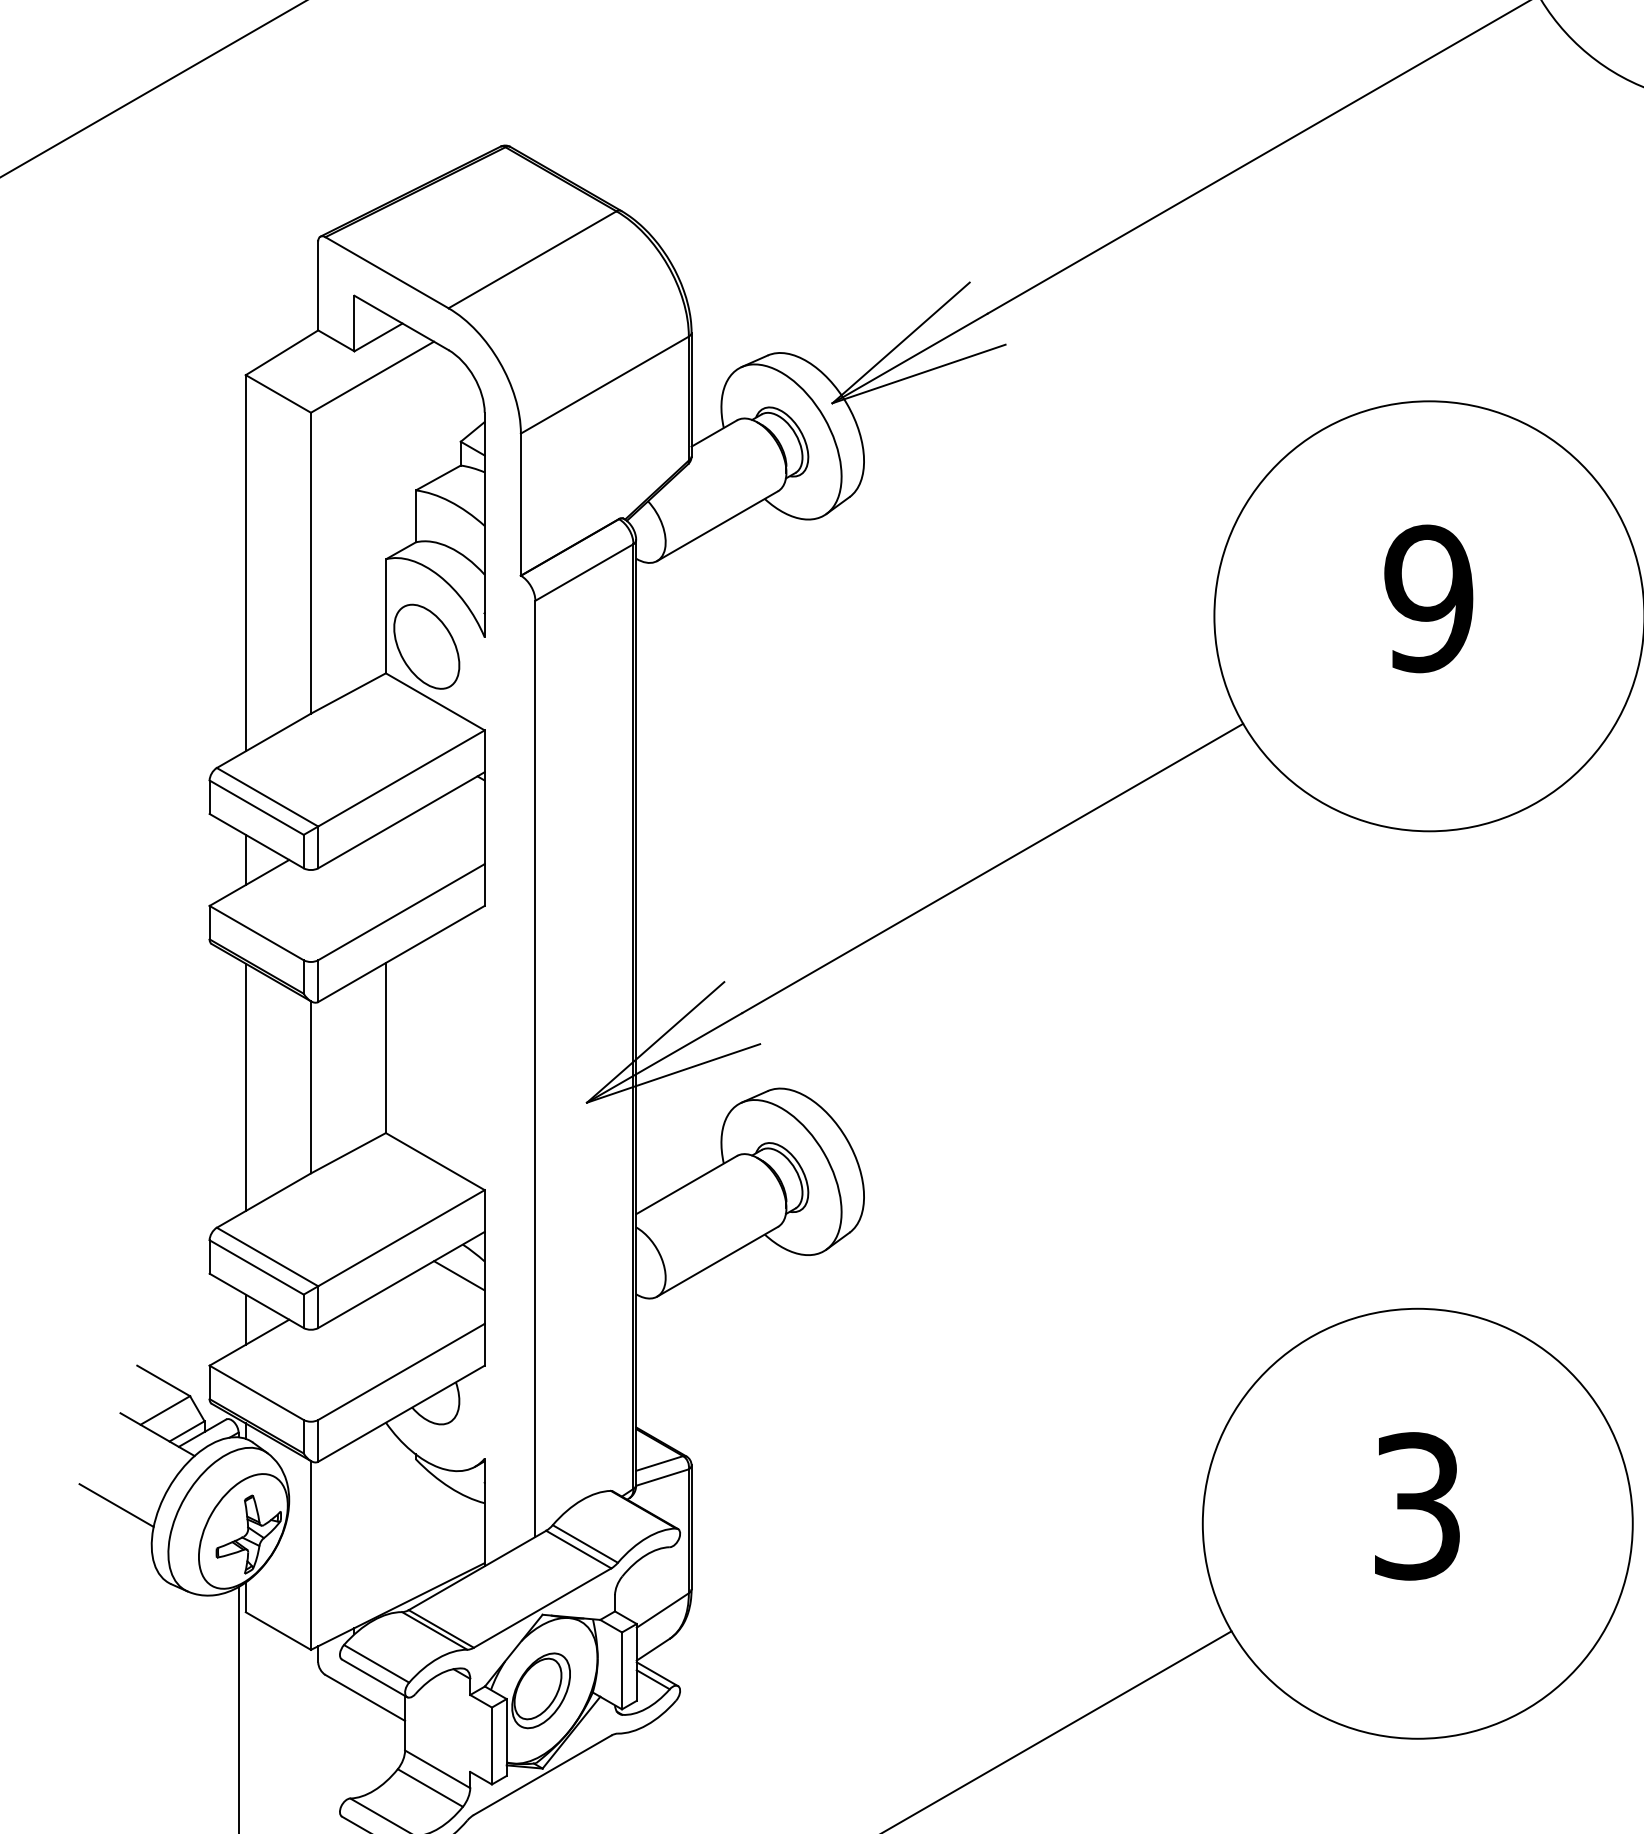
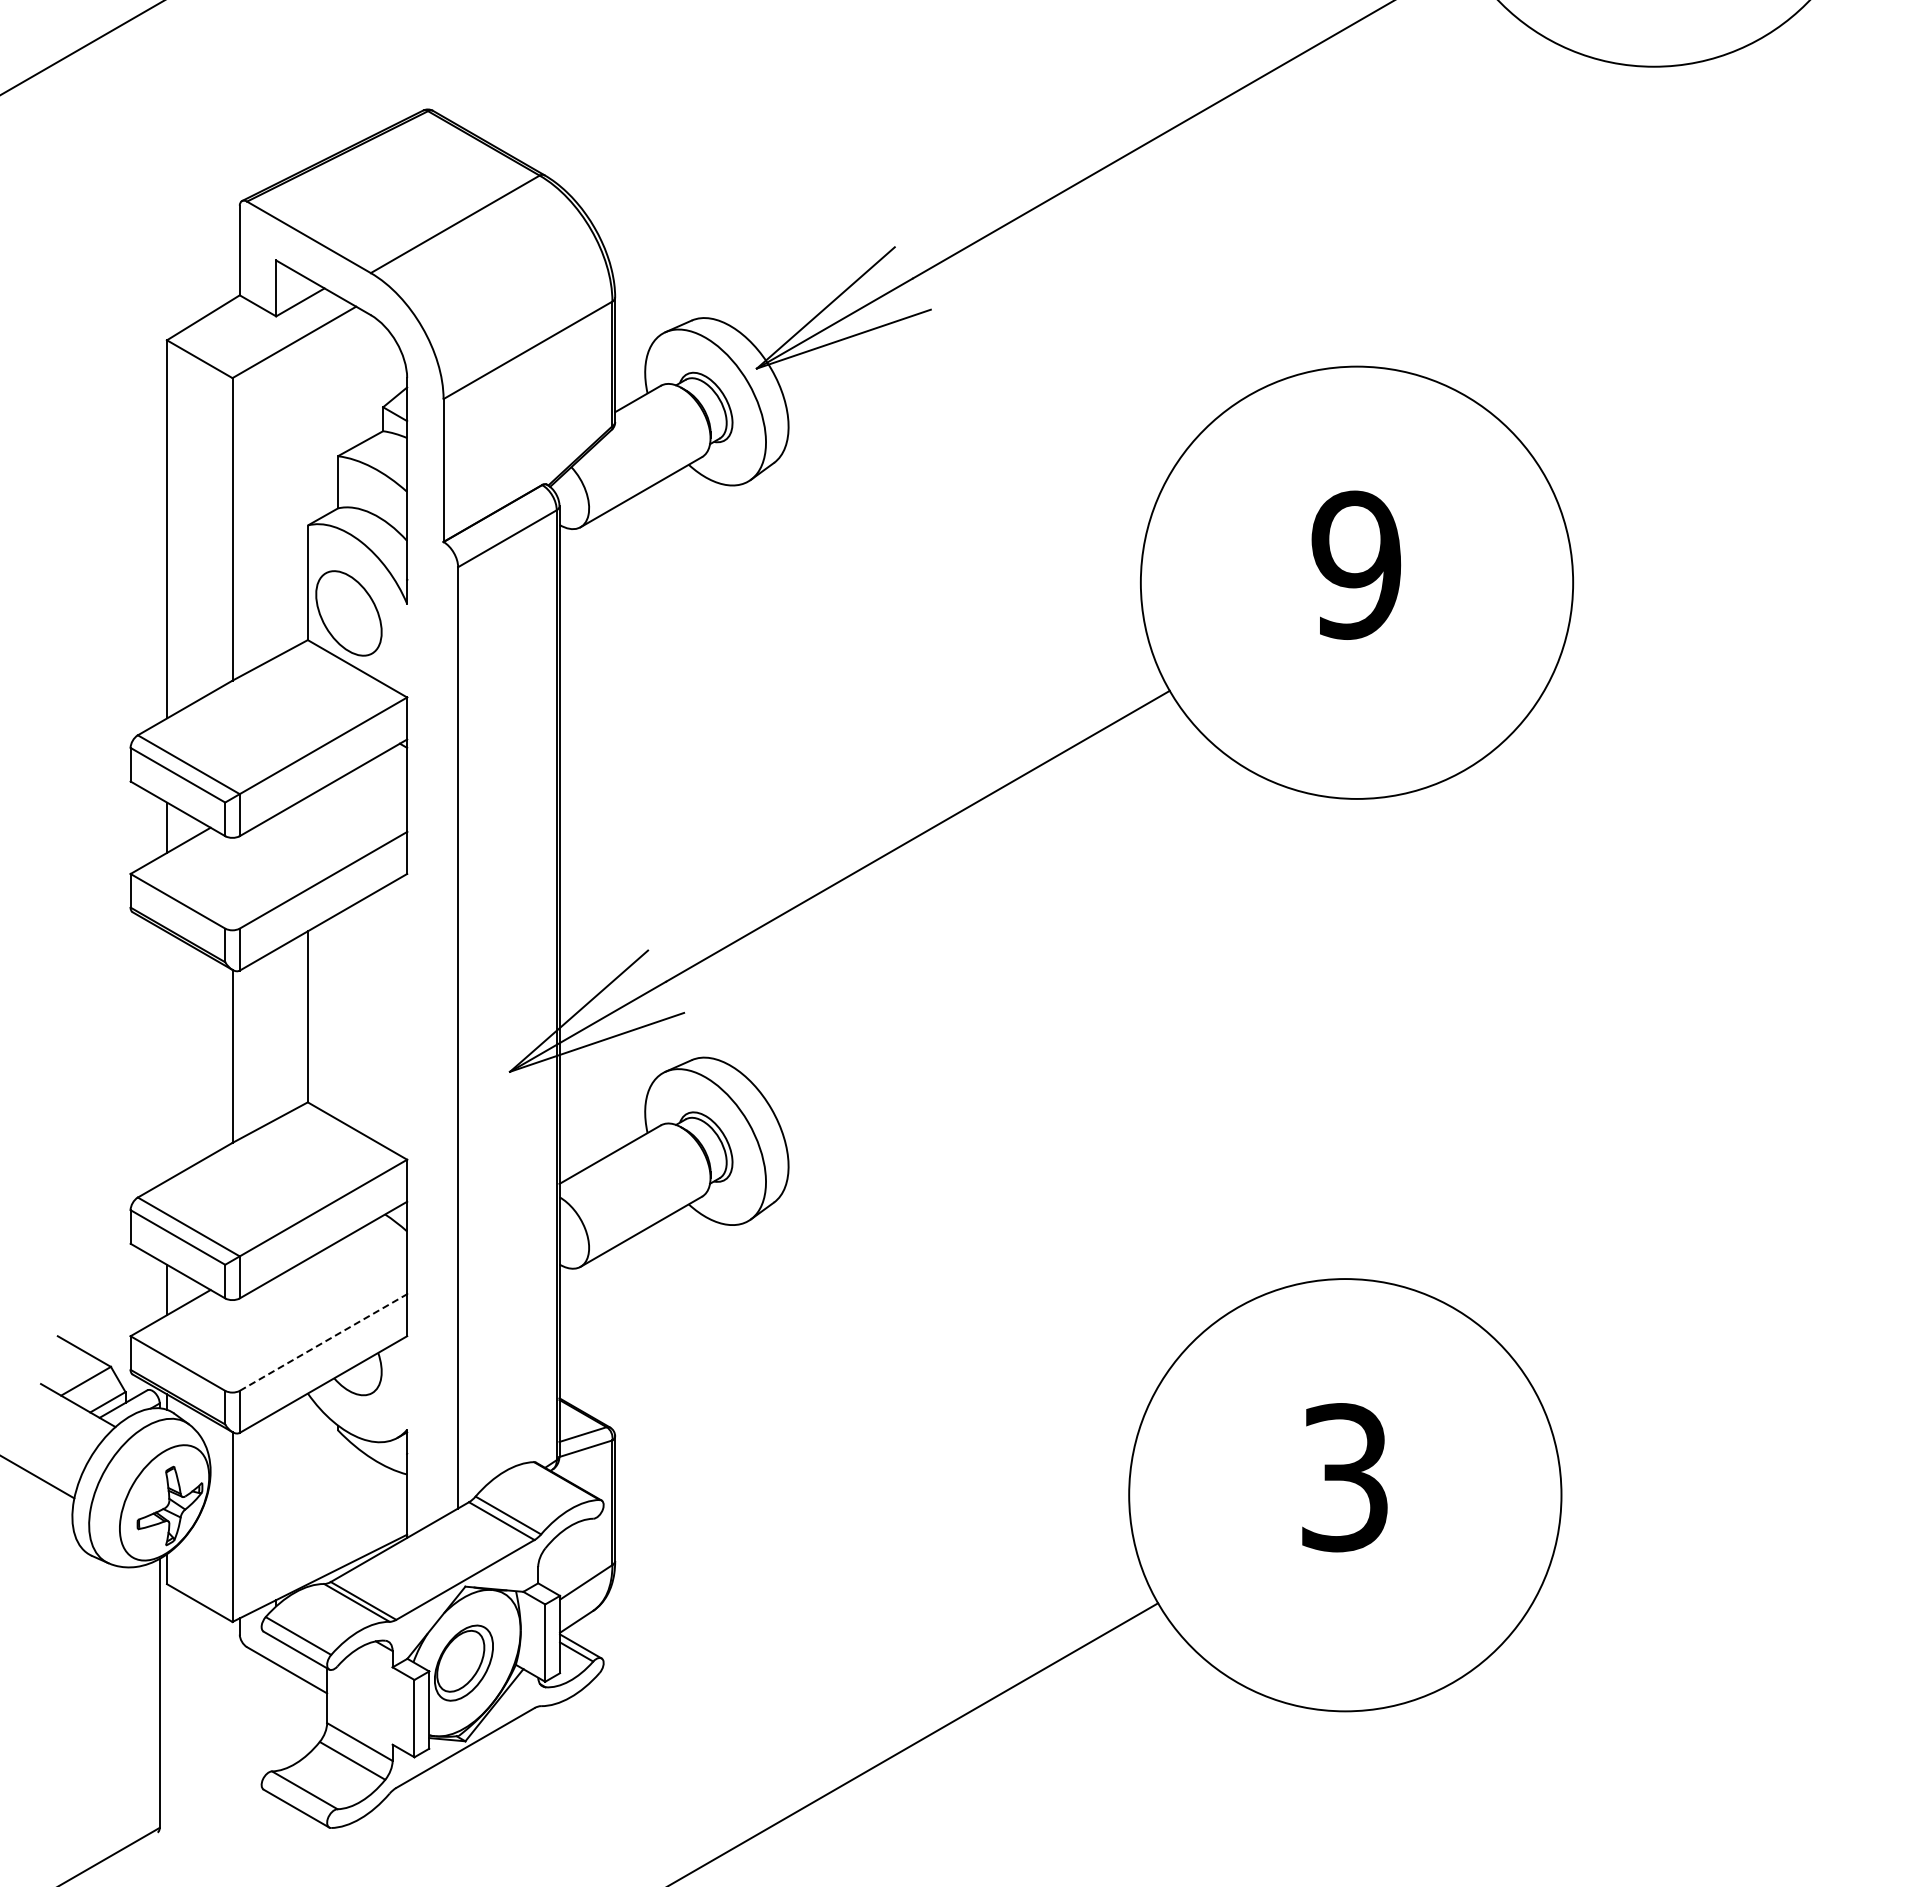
line: (246, 1087) -> (167, 1056), removed
line: (459, 1275) -> (381, 1245), removed
line: (401, 1371) -> (323, 1342), solid -> dashed

